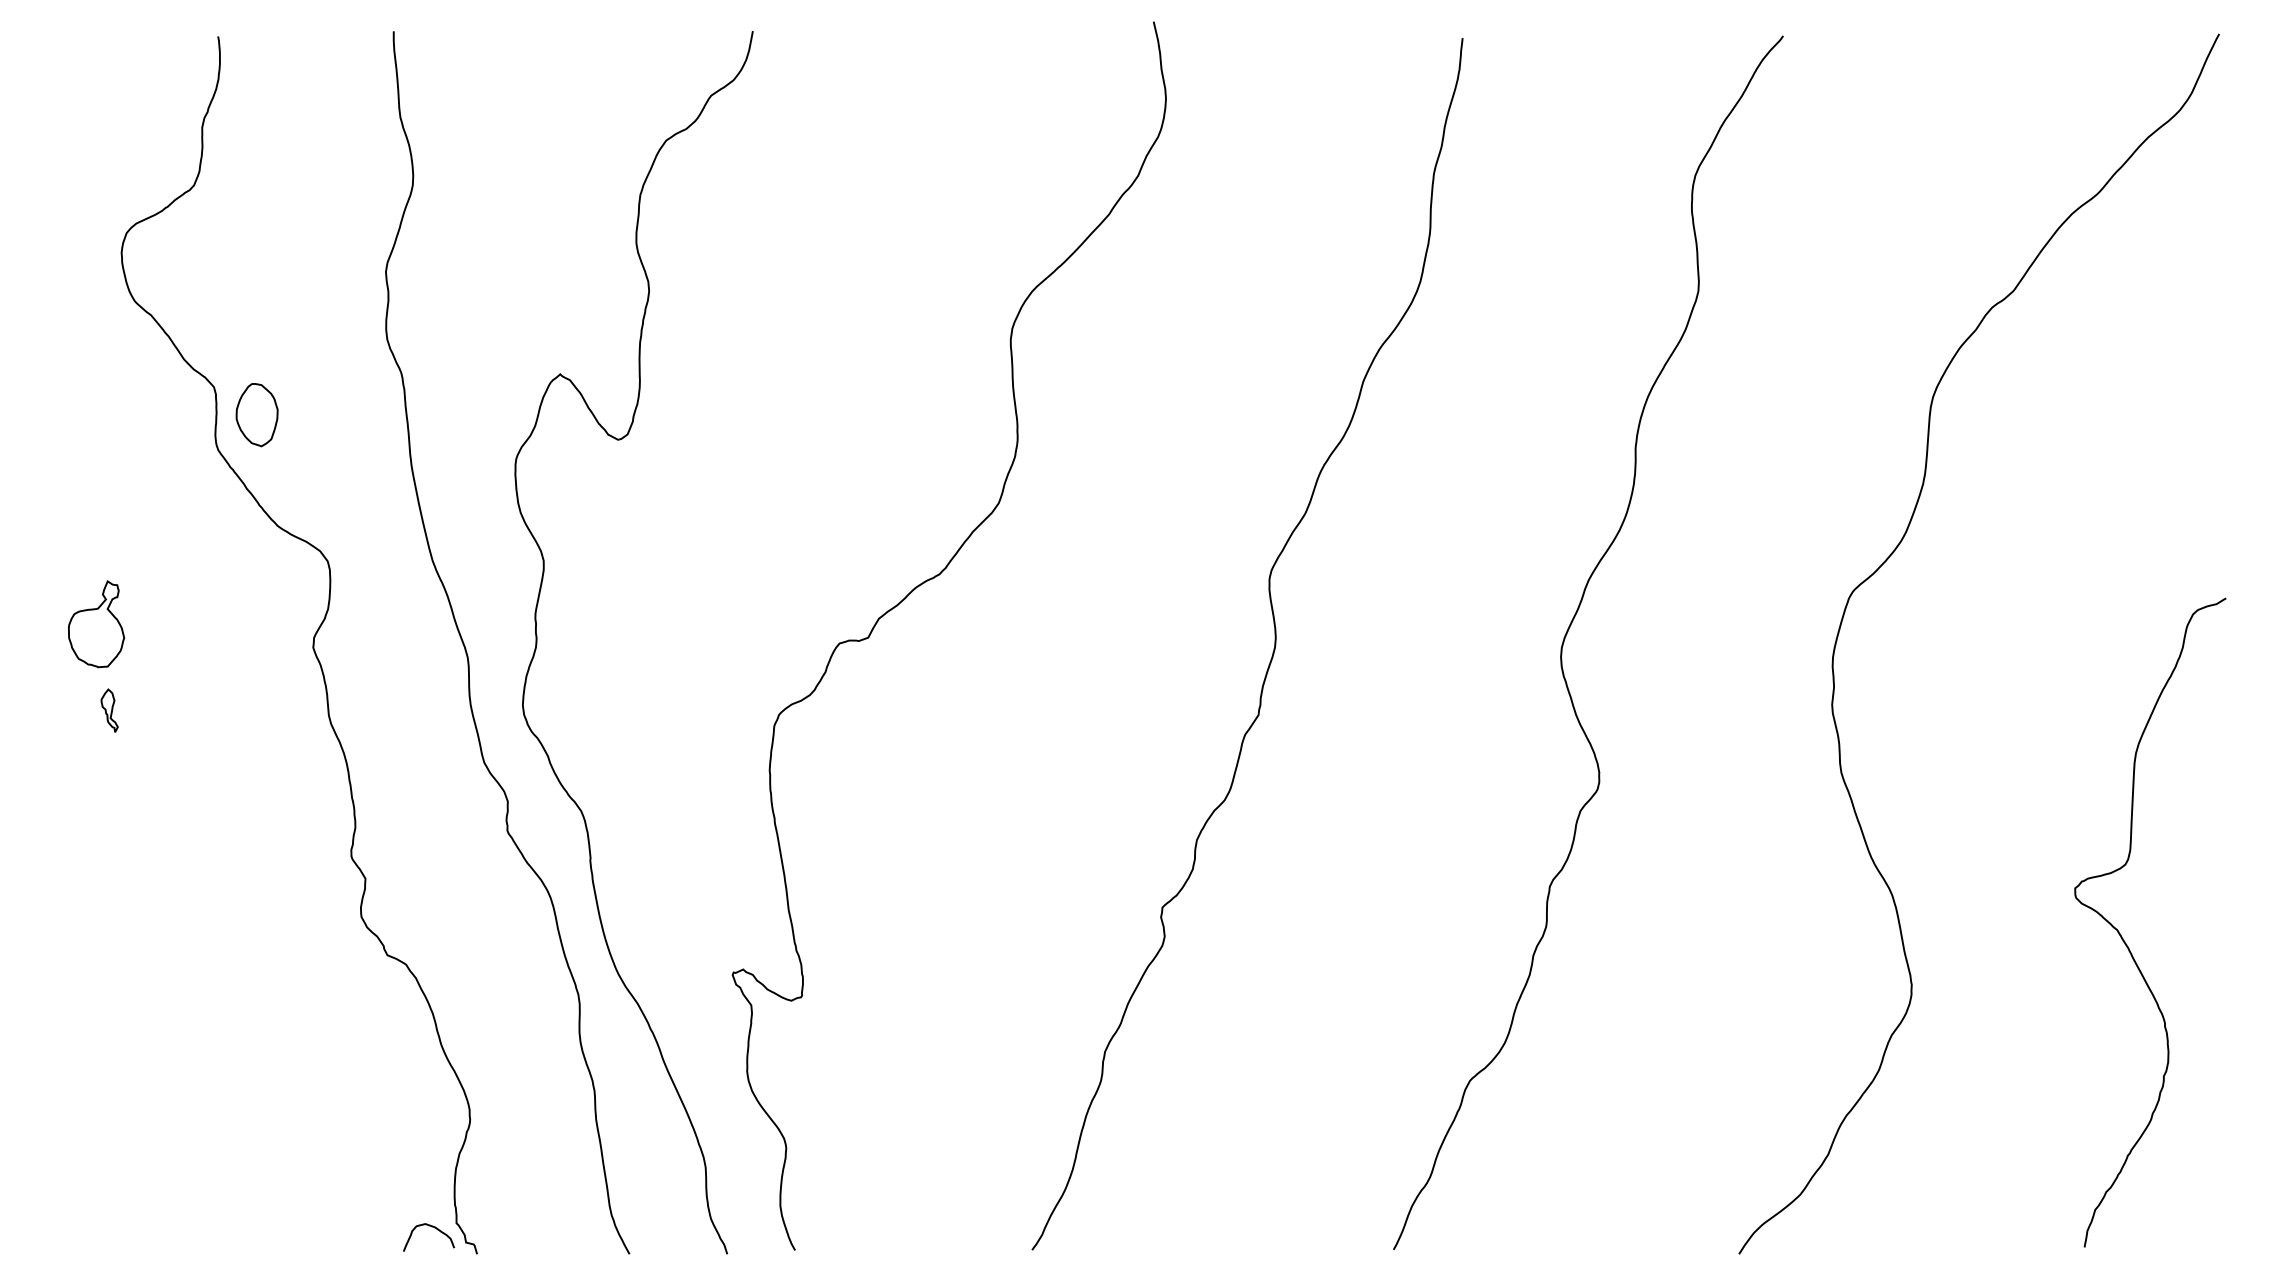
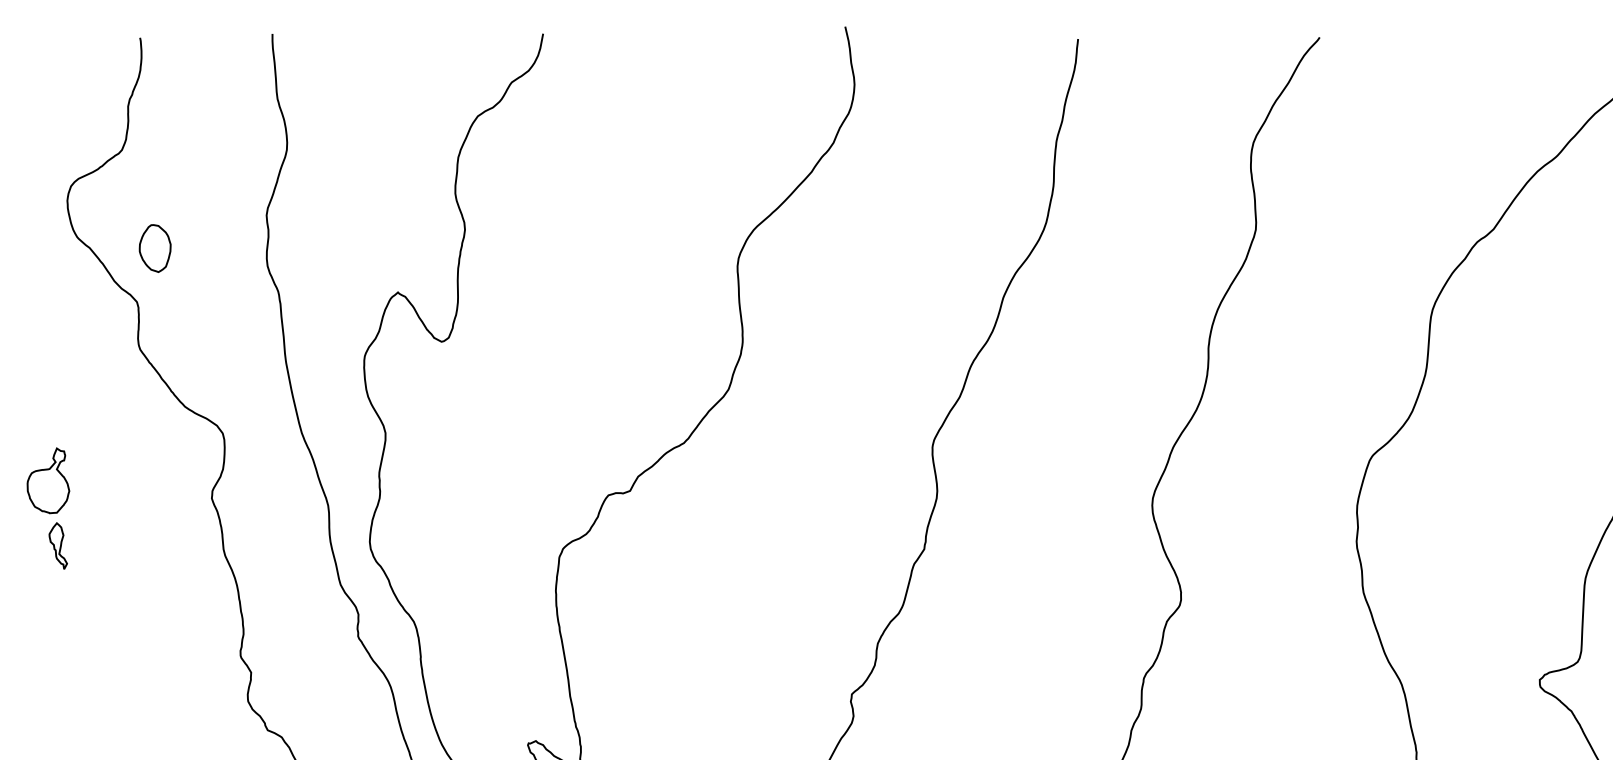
part: (256, 415) -> (154, 248), moved
part: (109, 710) -> (58, 545), size x1.43

